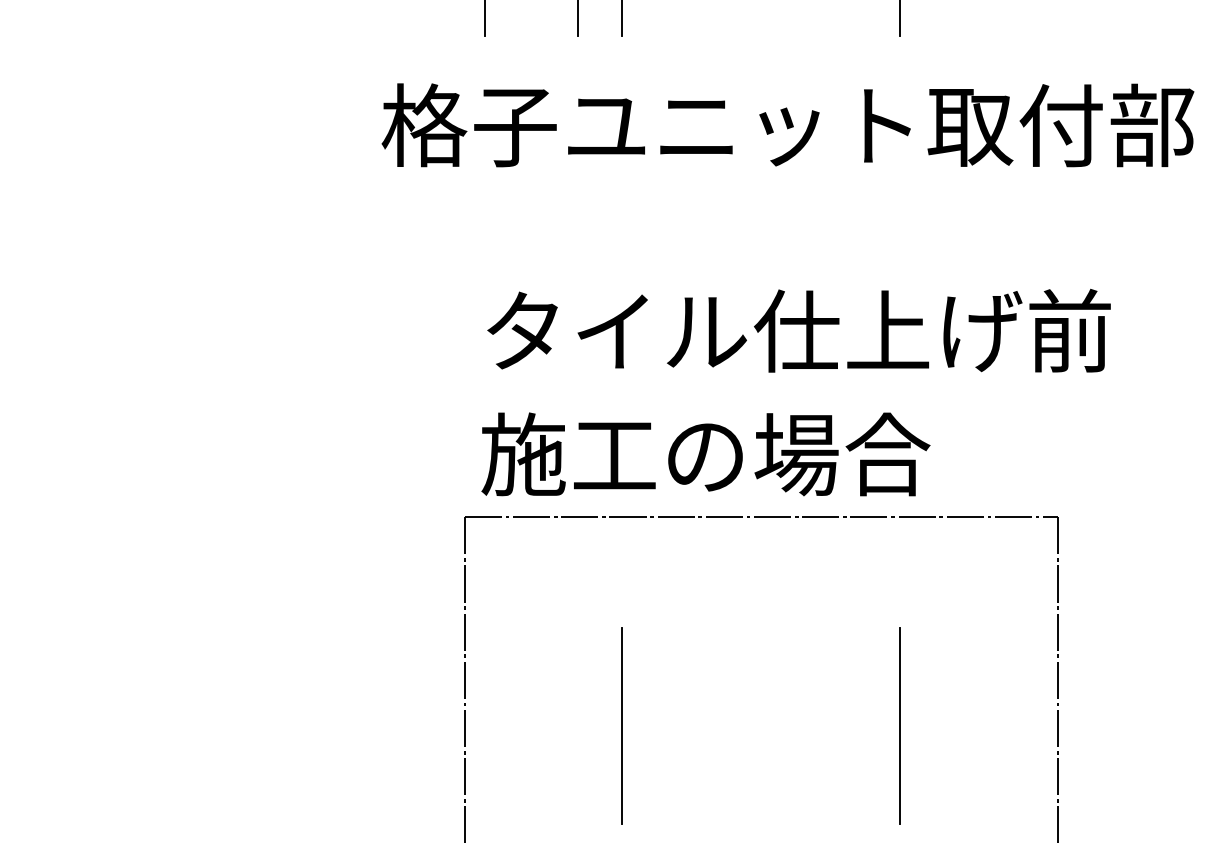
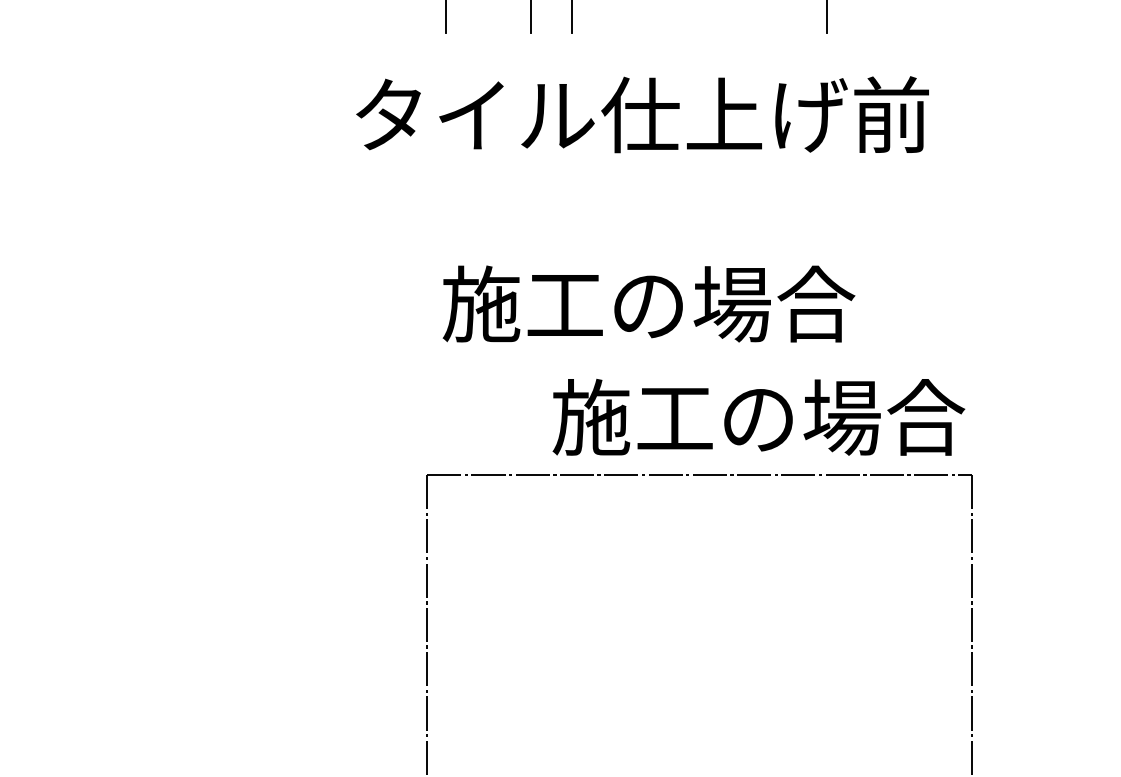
text: (787, 125) -> (723, 115), 格子ユニット取付部 -> タイル仕上げ前
text: (795, 330) -> (730, 303), タイル仕上げ前 -> 施工の場合
text: (705, 454) -> (758, 417), moved
line: (622, 726) -> (571, 667), removed
line: (900, 726) -> (827, 667), removed

